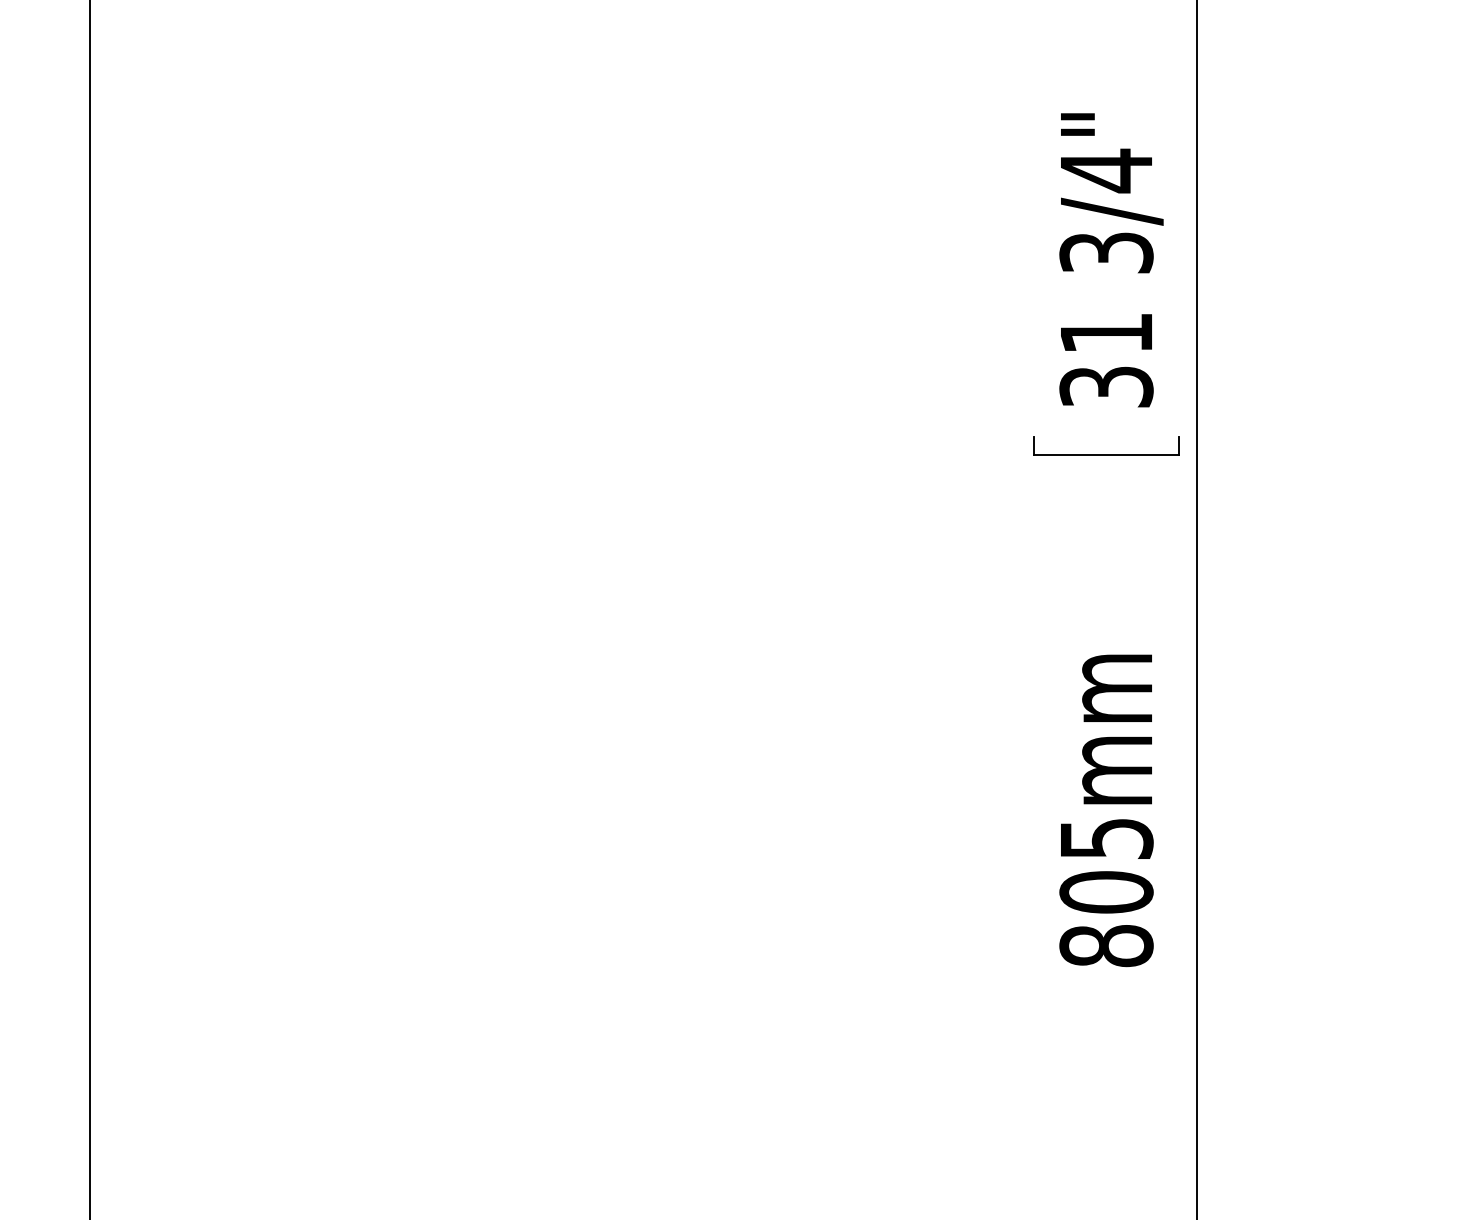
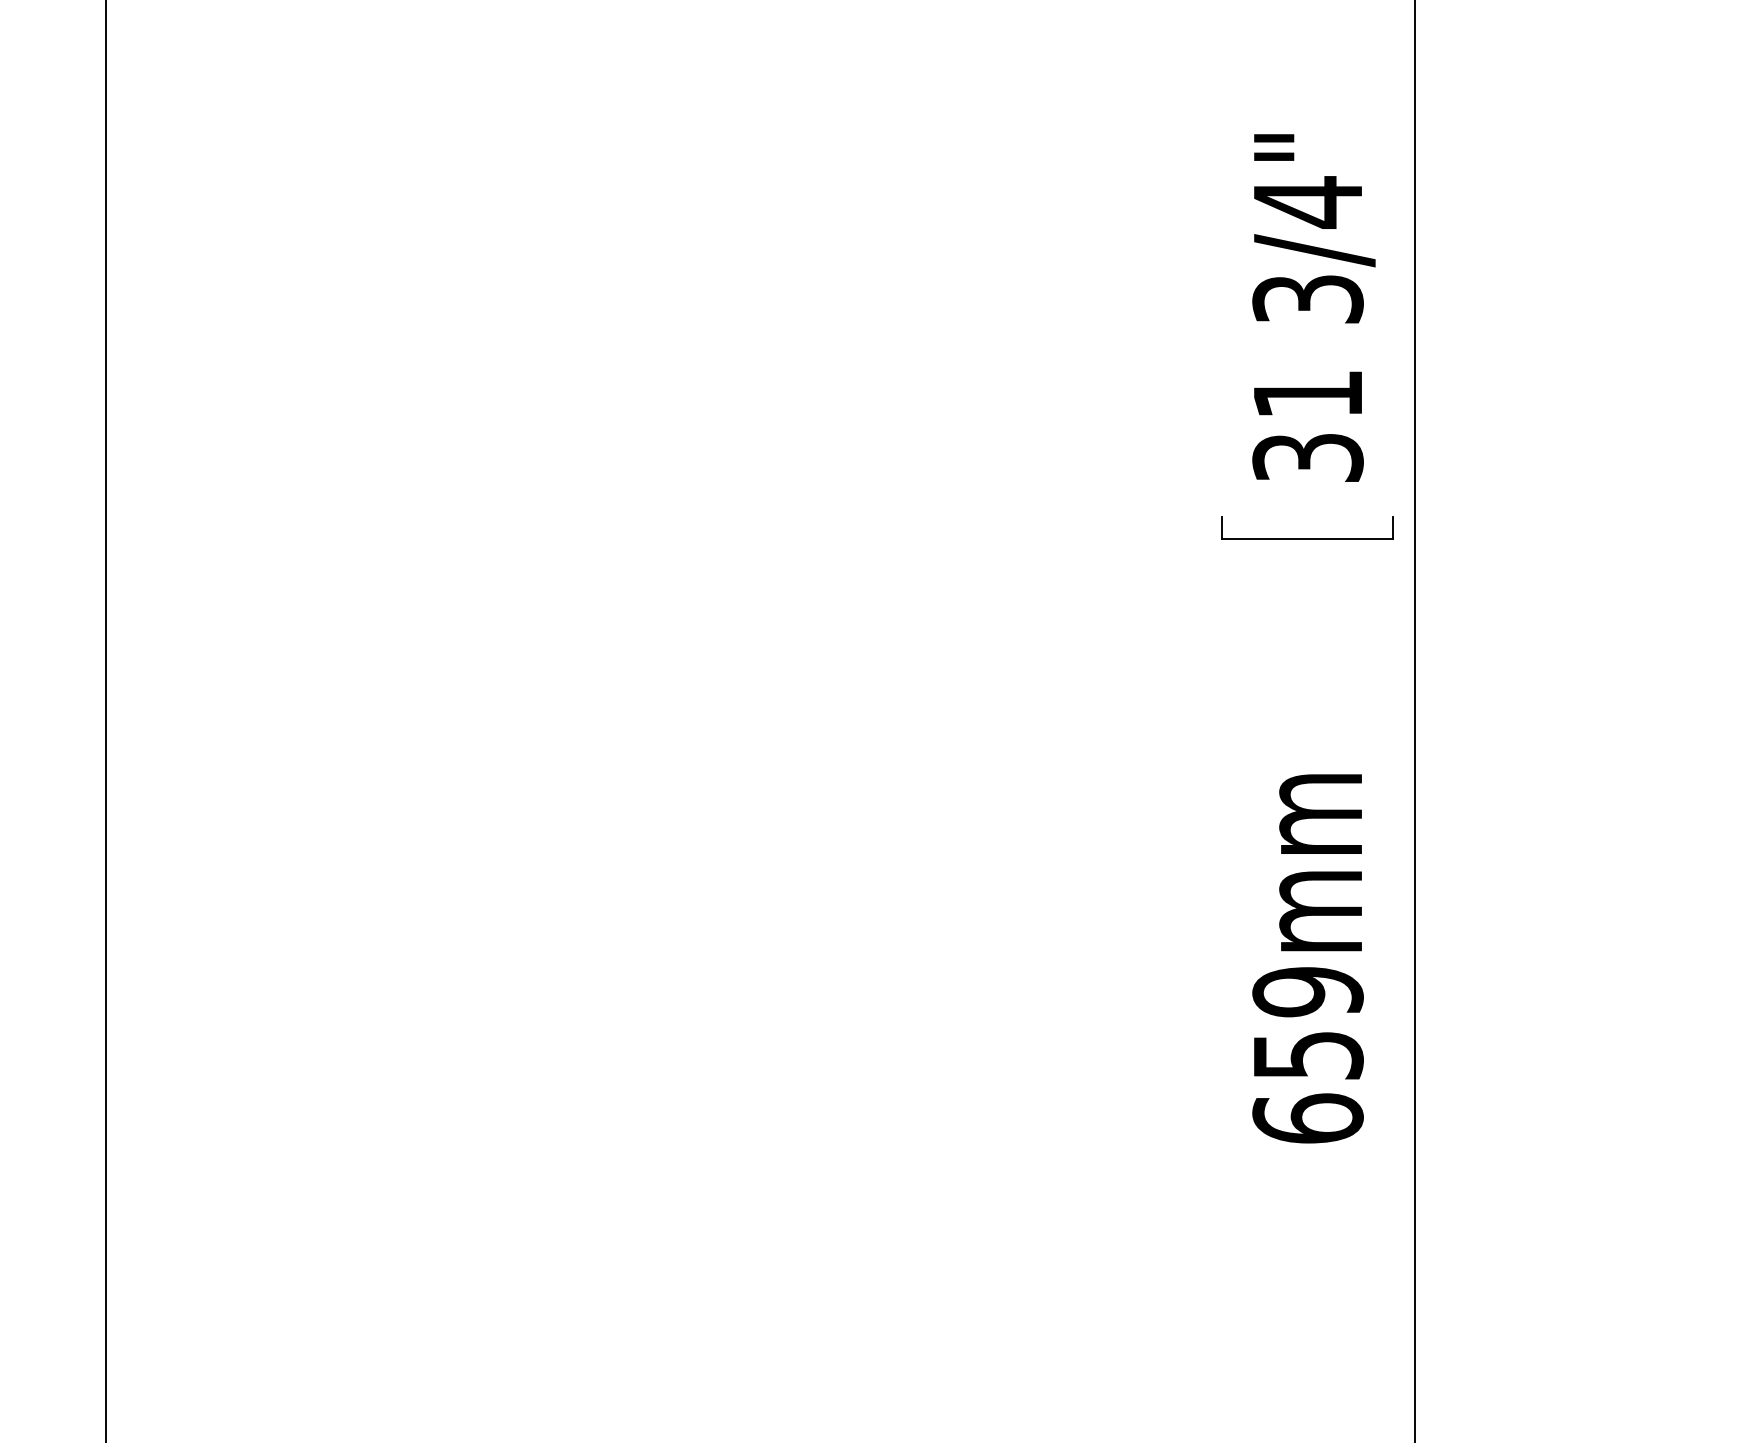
text: (1106, 892) -> (1307, 1055), 805mm -> 659mm

